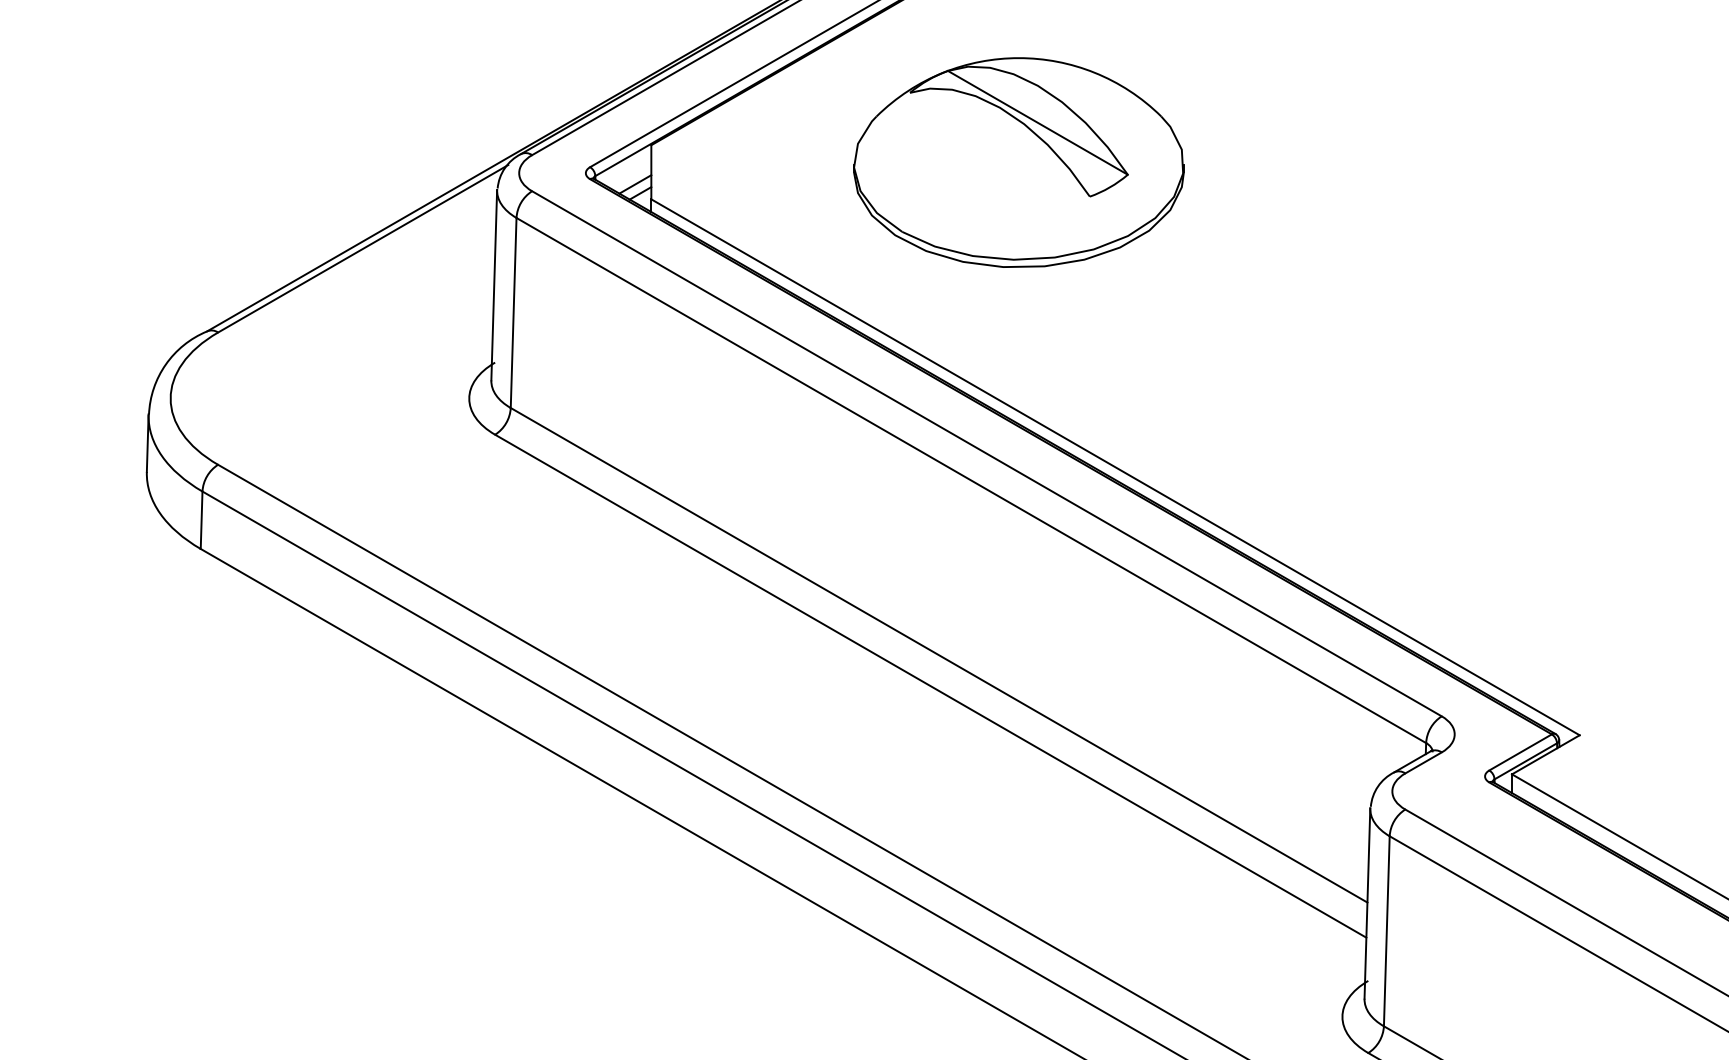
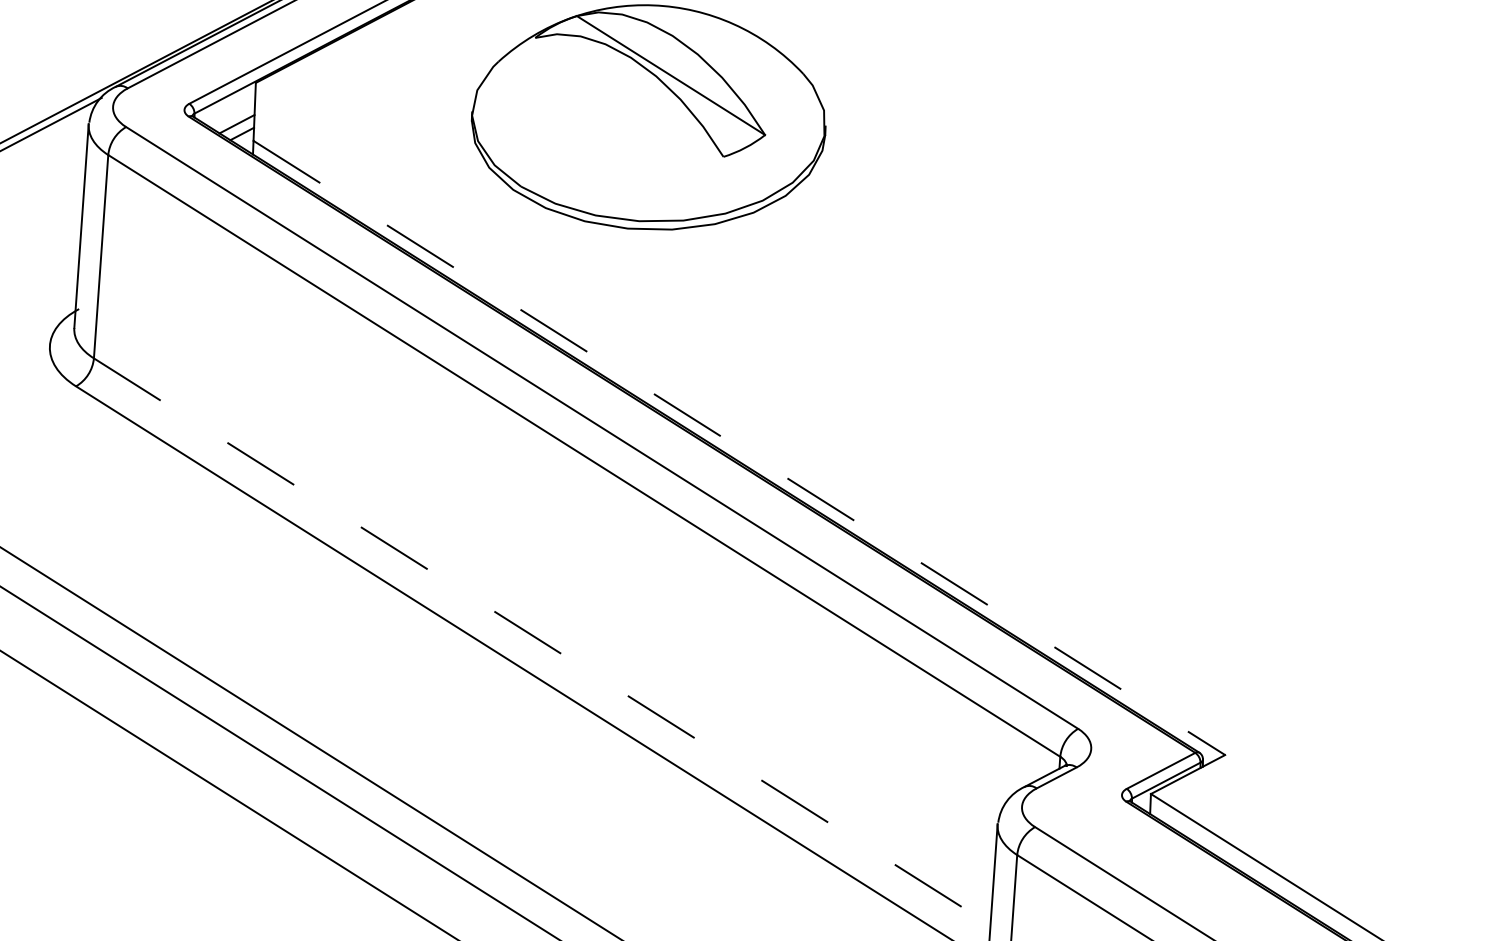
line: (1115, 467) -> (739, 448), solid -> dashed
line: (939, 655) -> (542, 642), solid -> dashed

